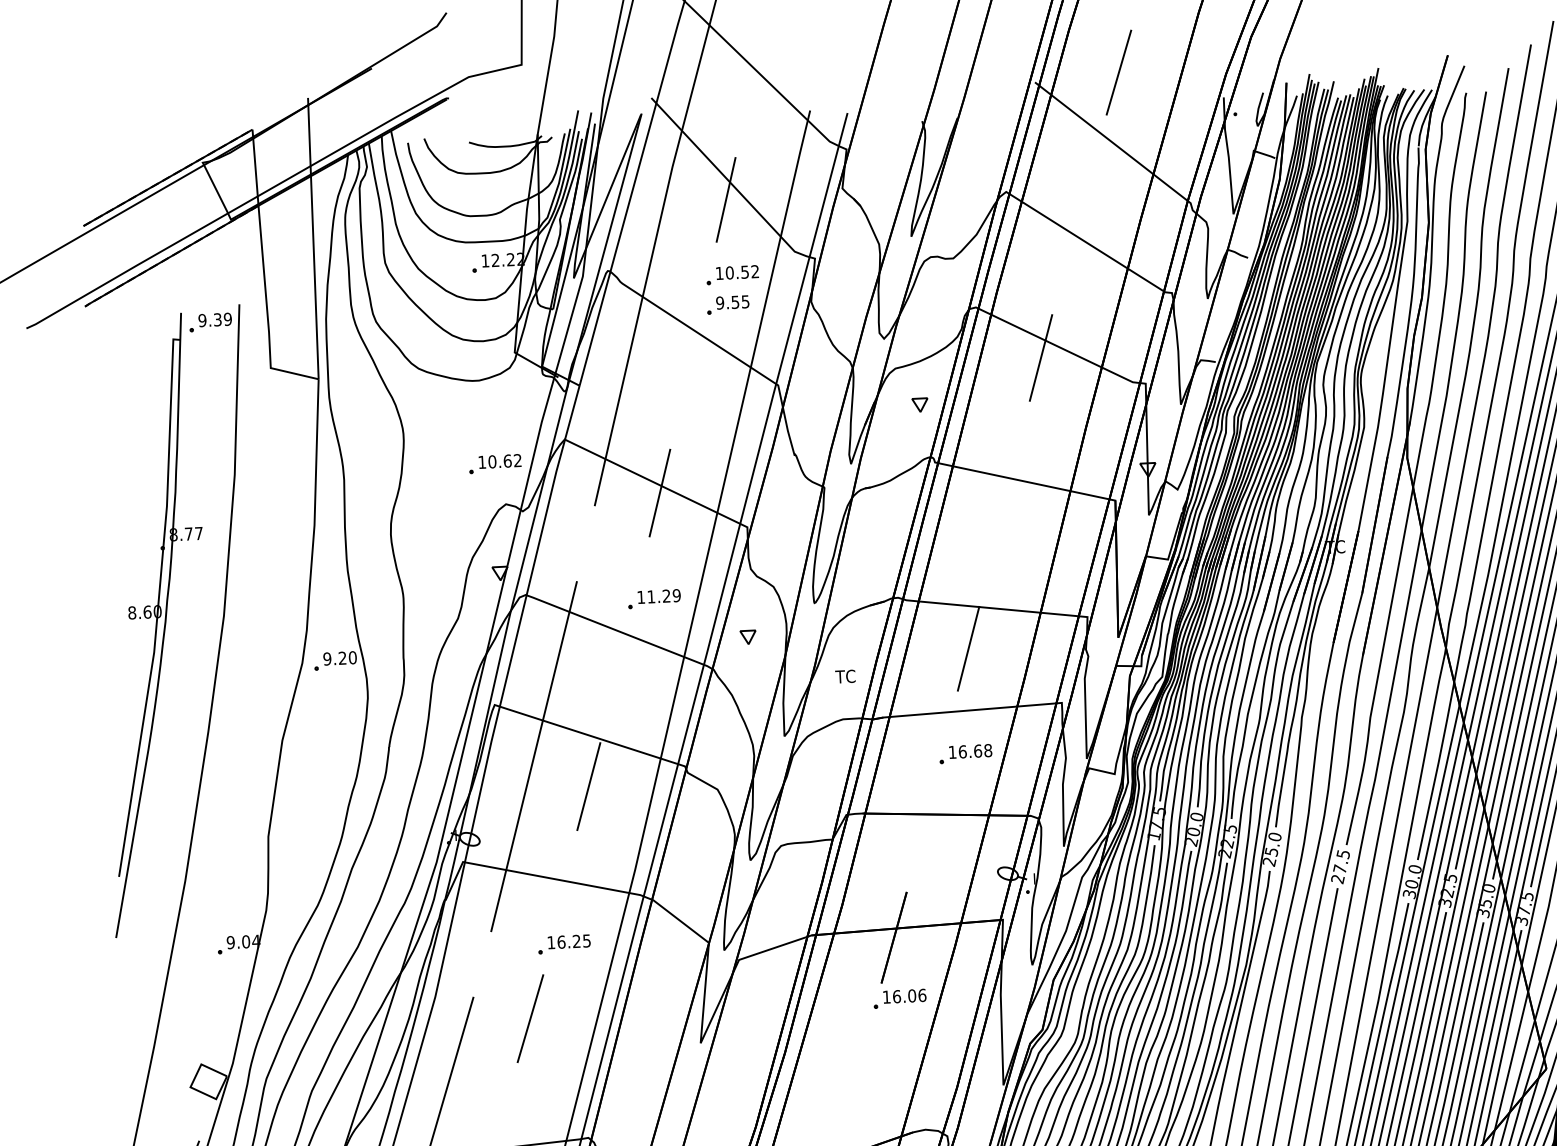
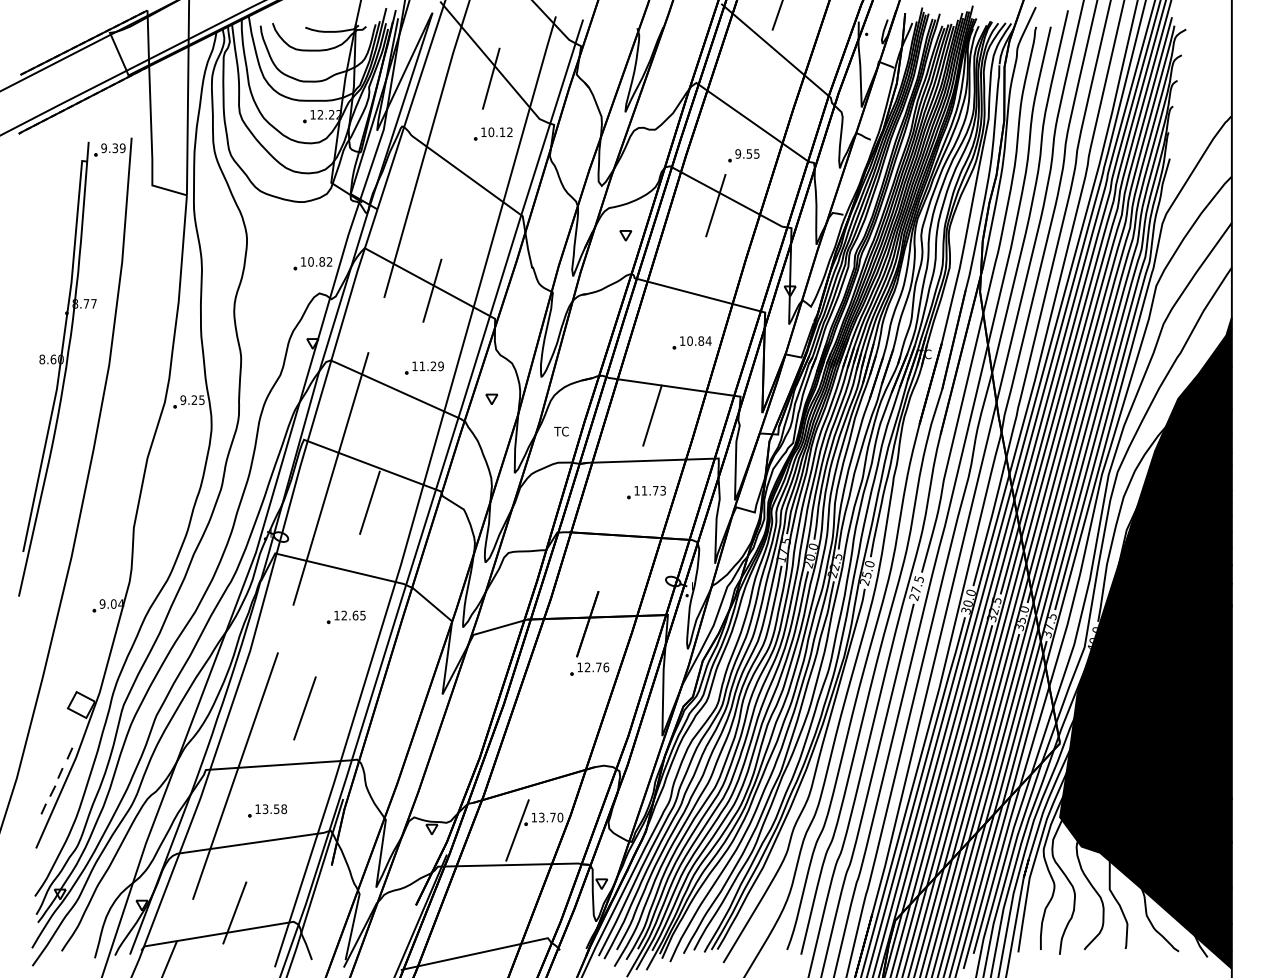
text: (745, 272) -> (502, 132), 10.52 -> 10.12
part: (727, 304) -> (743, 155), moved
text: (508, 460) -> (322, 261), 10.62 -> 10.82
part: (1016, 546) -> (691, 342), added
text: (352, 656) -> (201, 399), 9.20 -> 9.25
text: (974, 750) -> (653, 490), 16.68 -> 11.73
text: (568, 941) -> (349, 615), 16.25 -> 12.65
text: (903, 996) -> (592, 667), 16.06 -> 12.76
line: (529, 1018) -> (304, 708), moved

